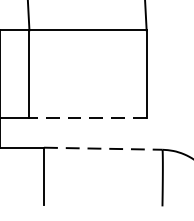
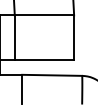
line: (88, 117) -> (44, 59), dashed -> solid
line: (103, 149) -> (52, 75), dashed -> solid

